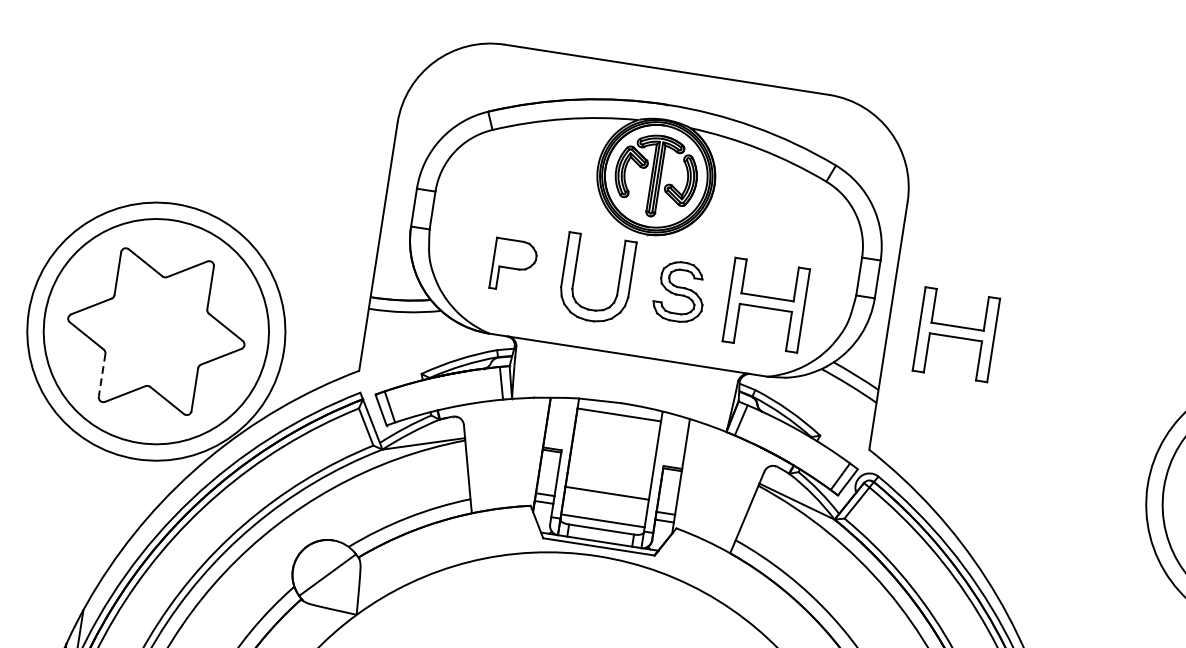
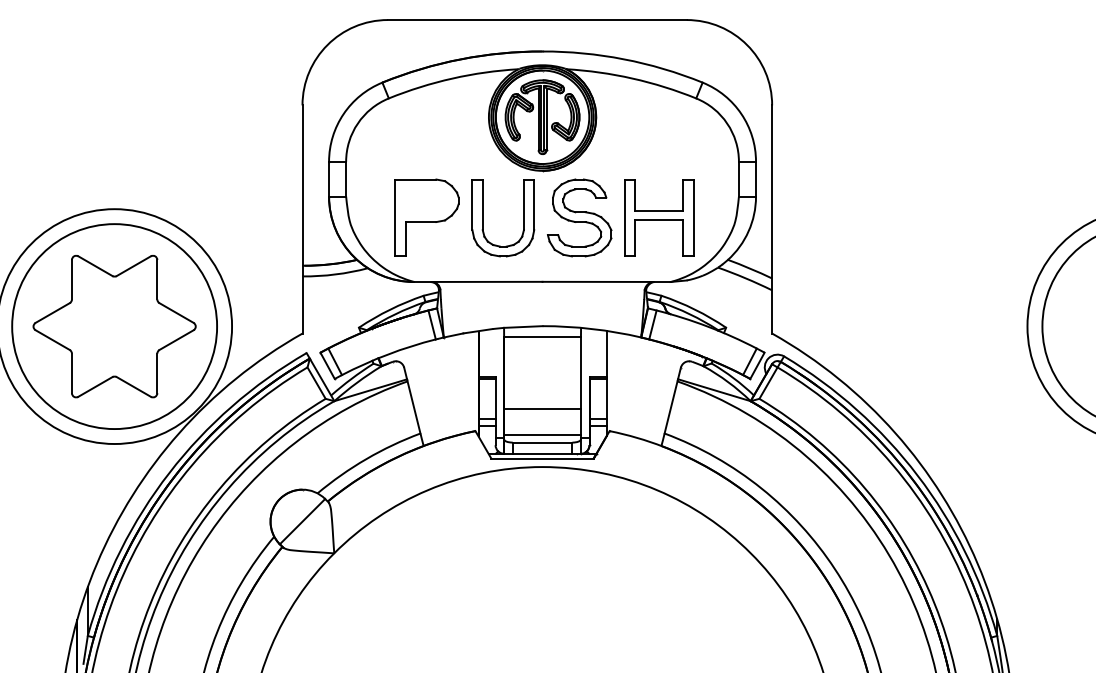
part: (513, 265) -> (426, 217), size x1.67
part: (679, 291) -> (579, 217), size x1.43
part: (956, 334) -> (834, 217), removed
line: (101, 375) -> (71, 373), dashed -> solid

